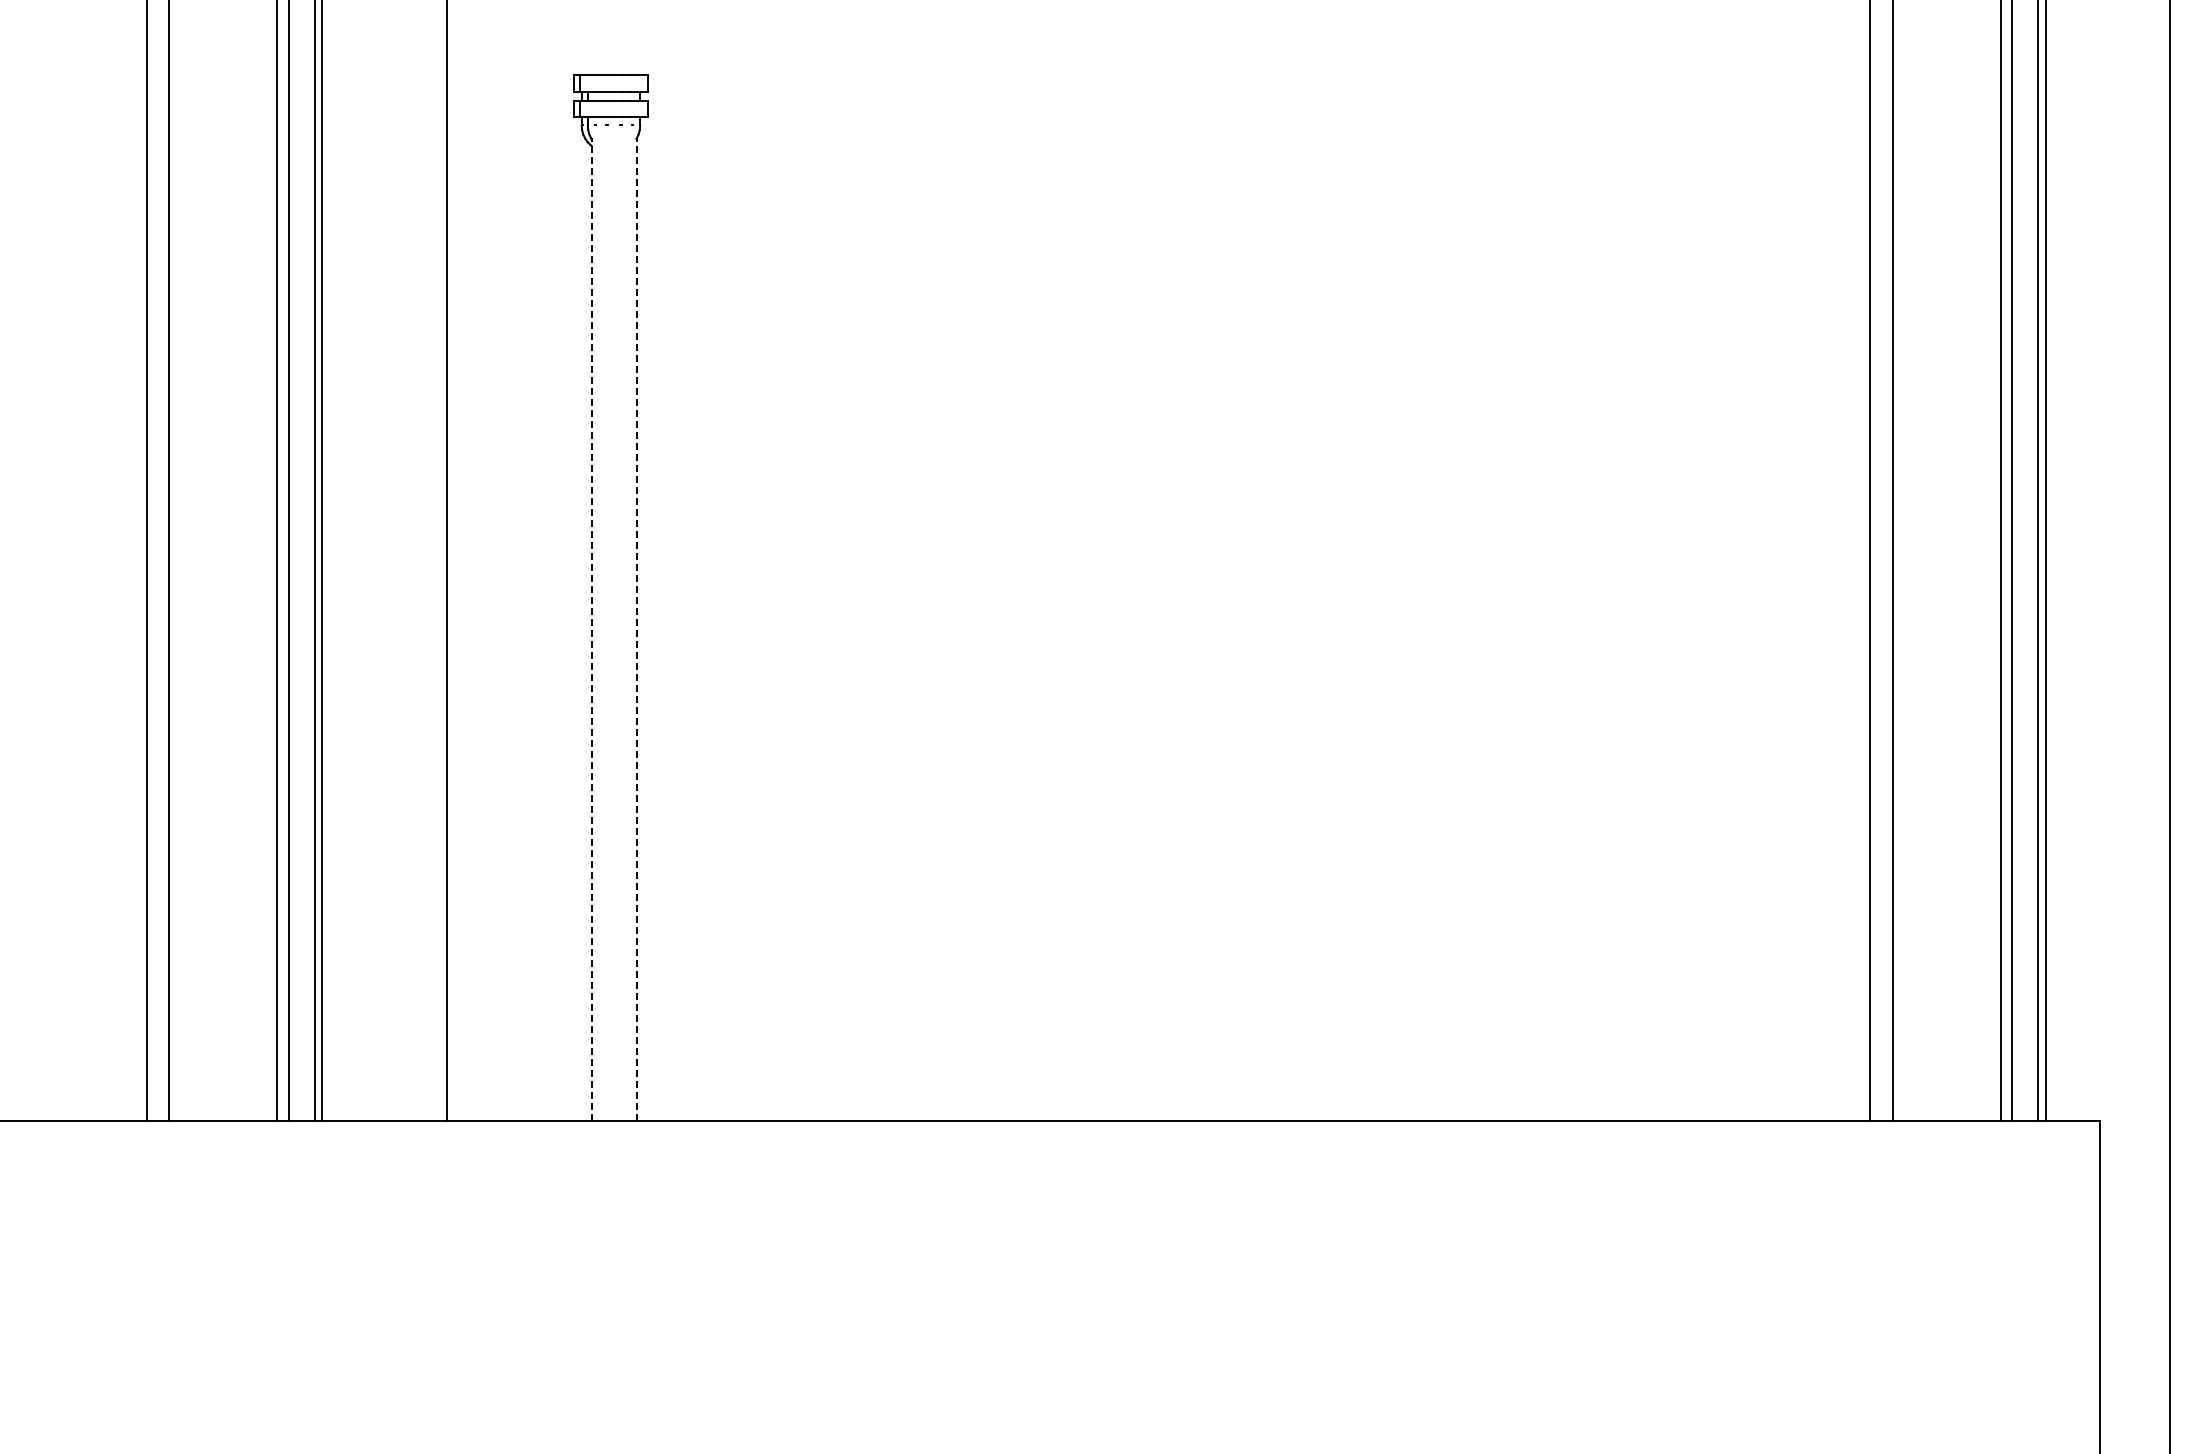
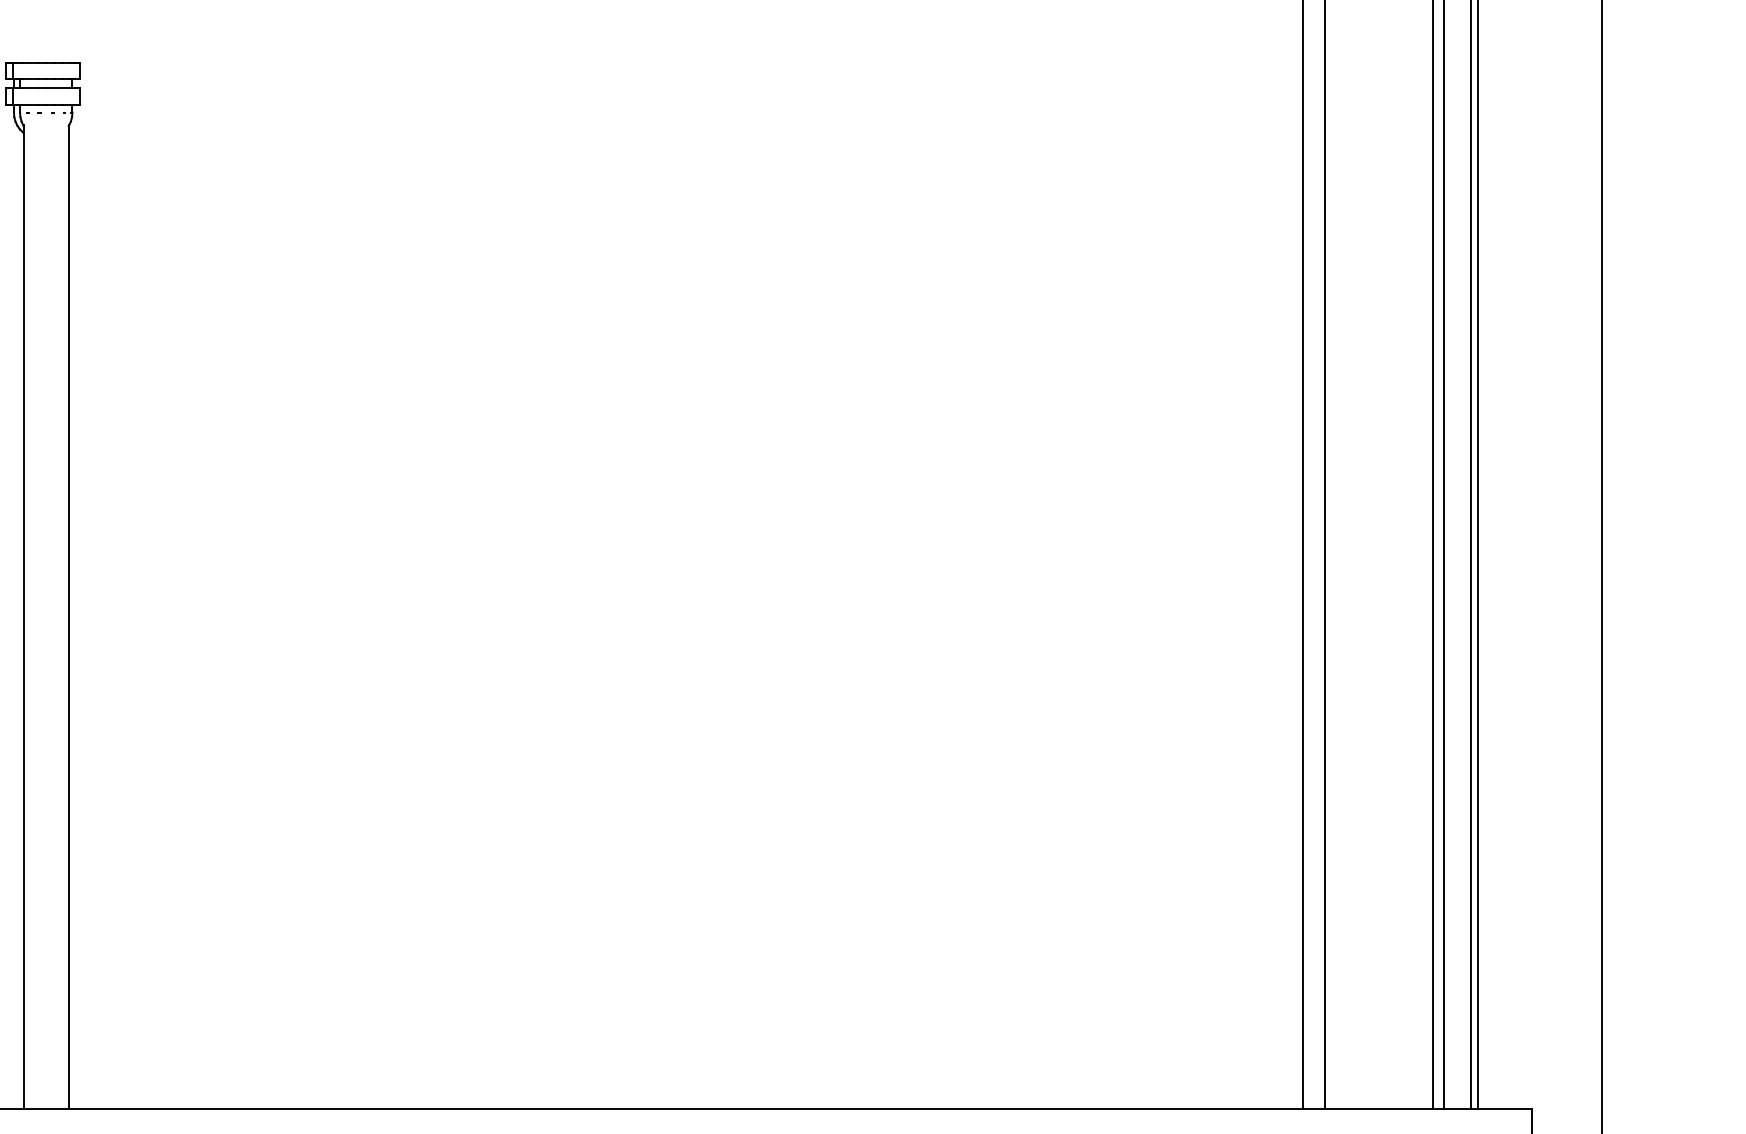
line: (591, 629) -> (23, 616), dashed -> solid
line: (636, 629) -> (68, 616), dashed -> solid

